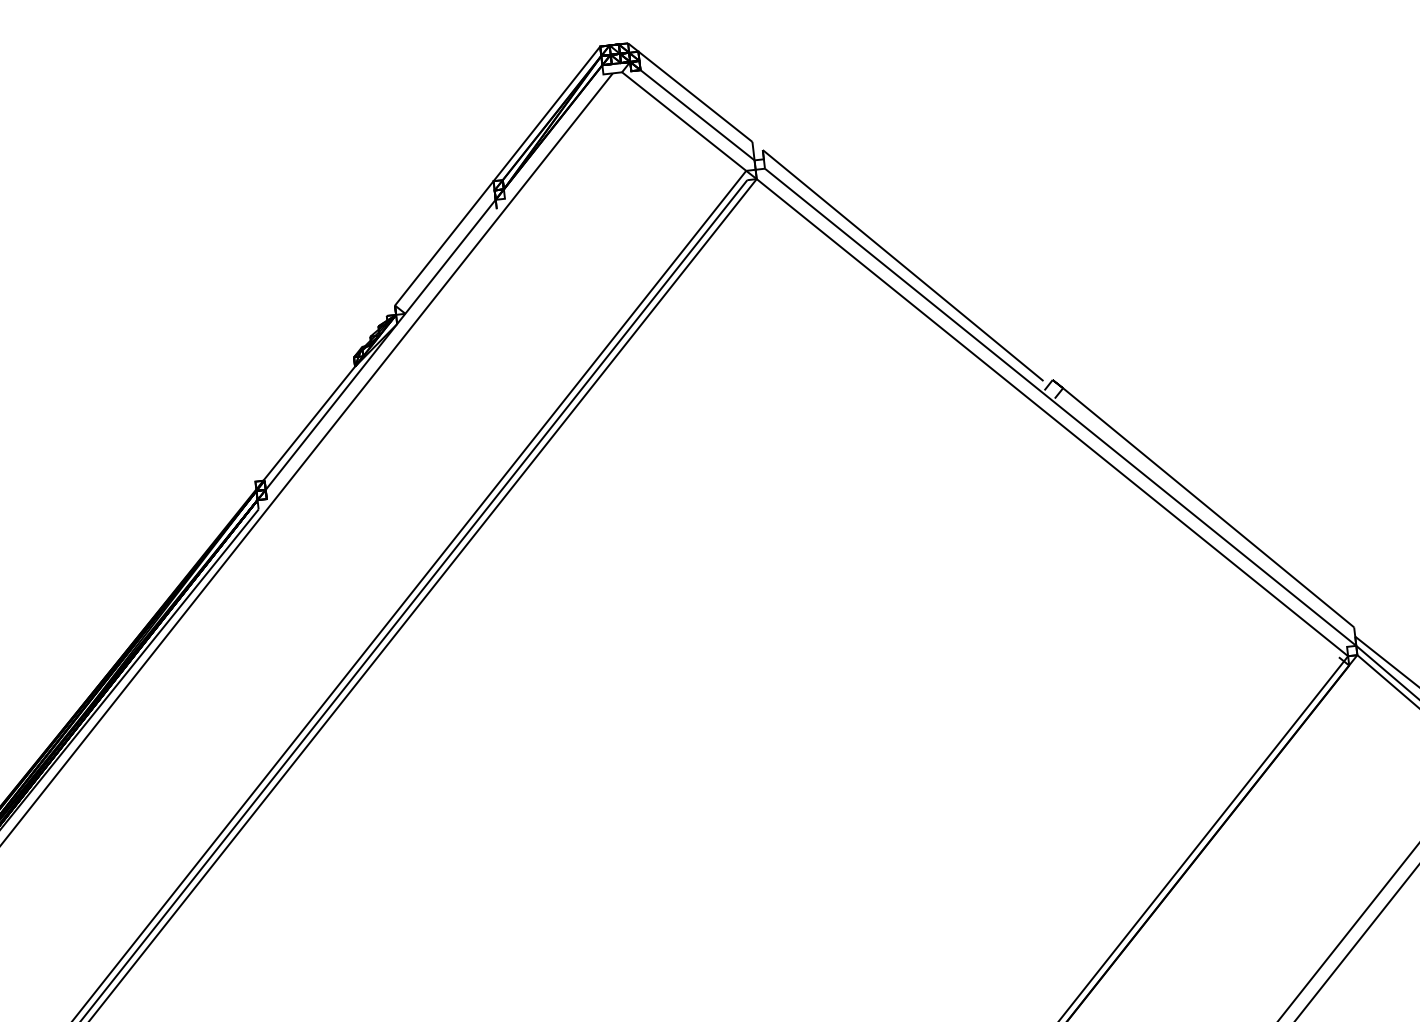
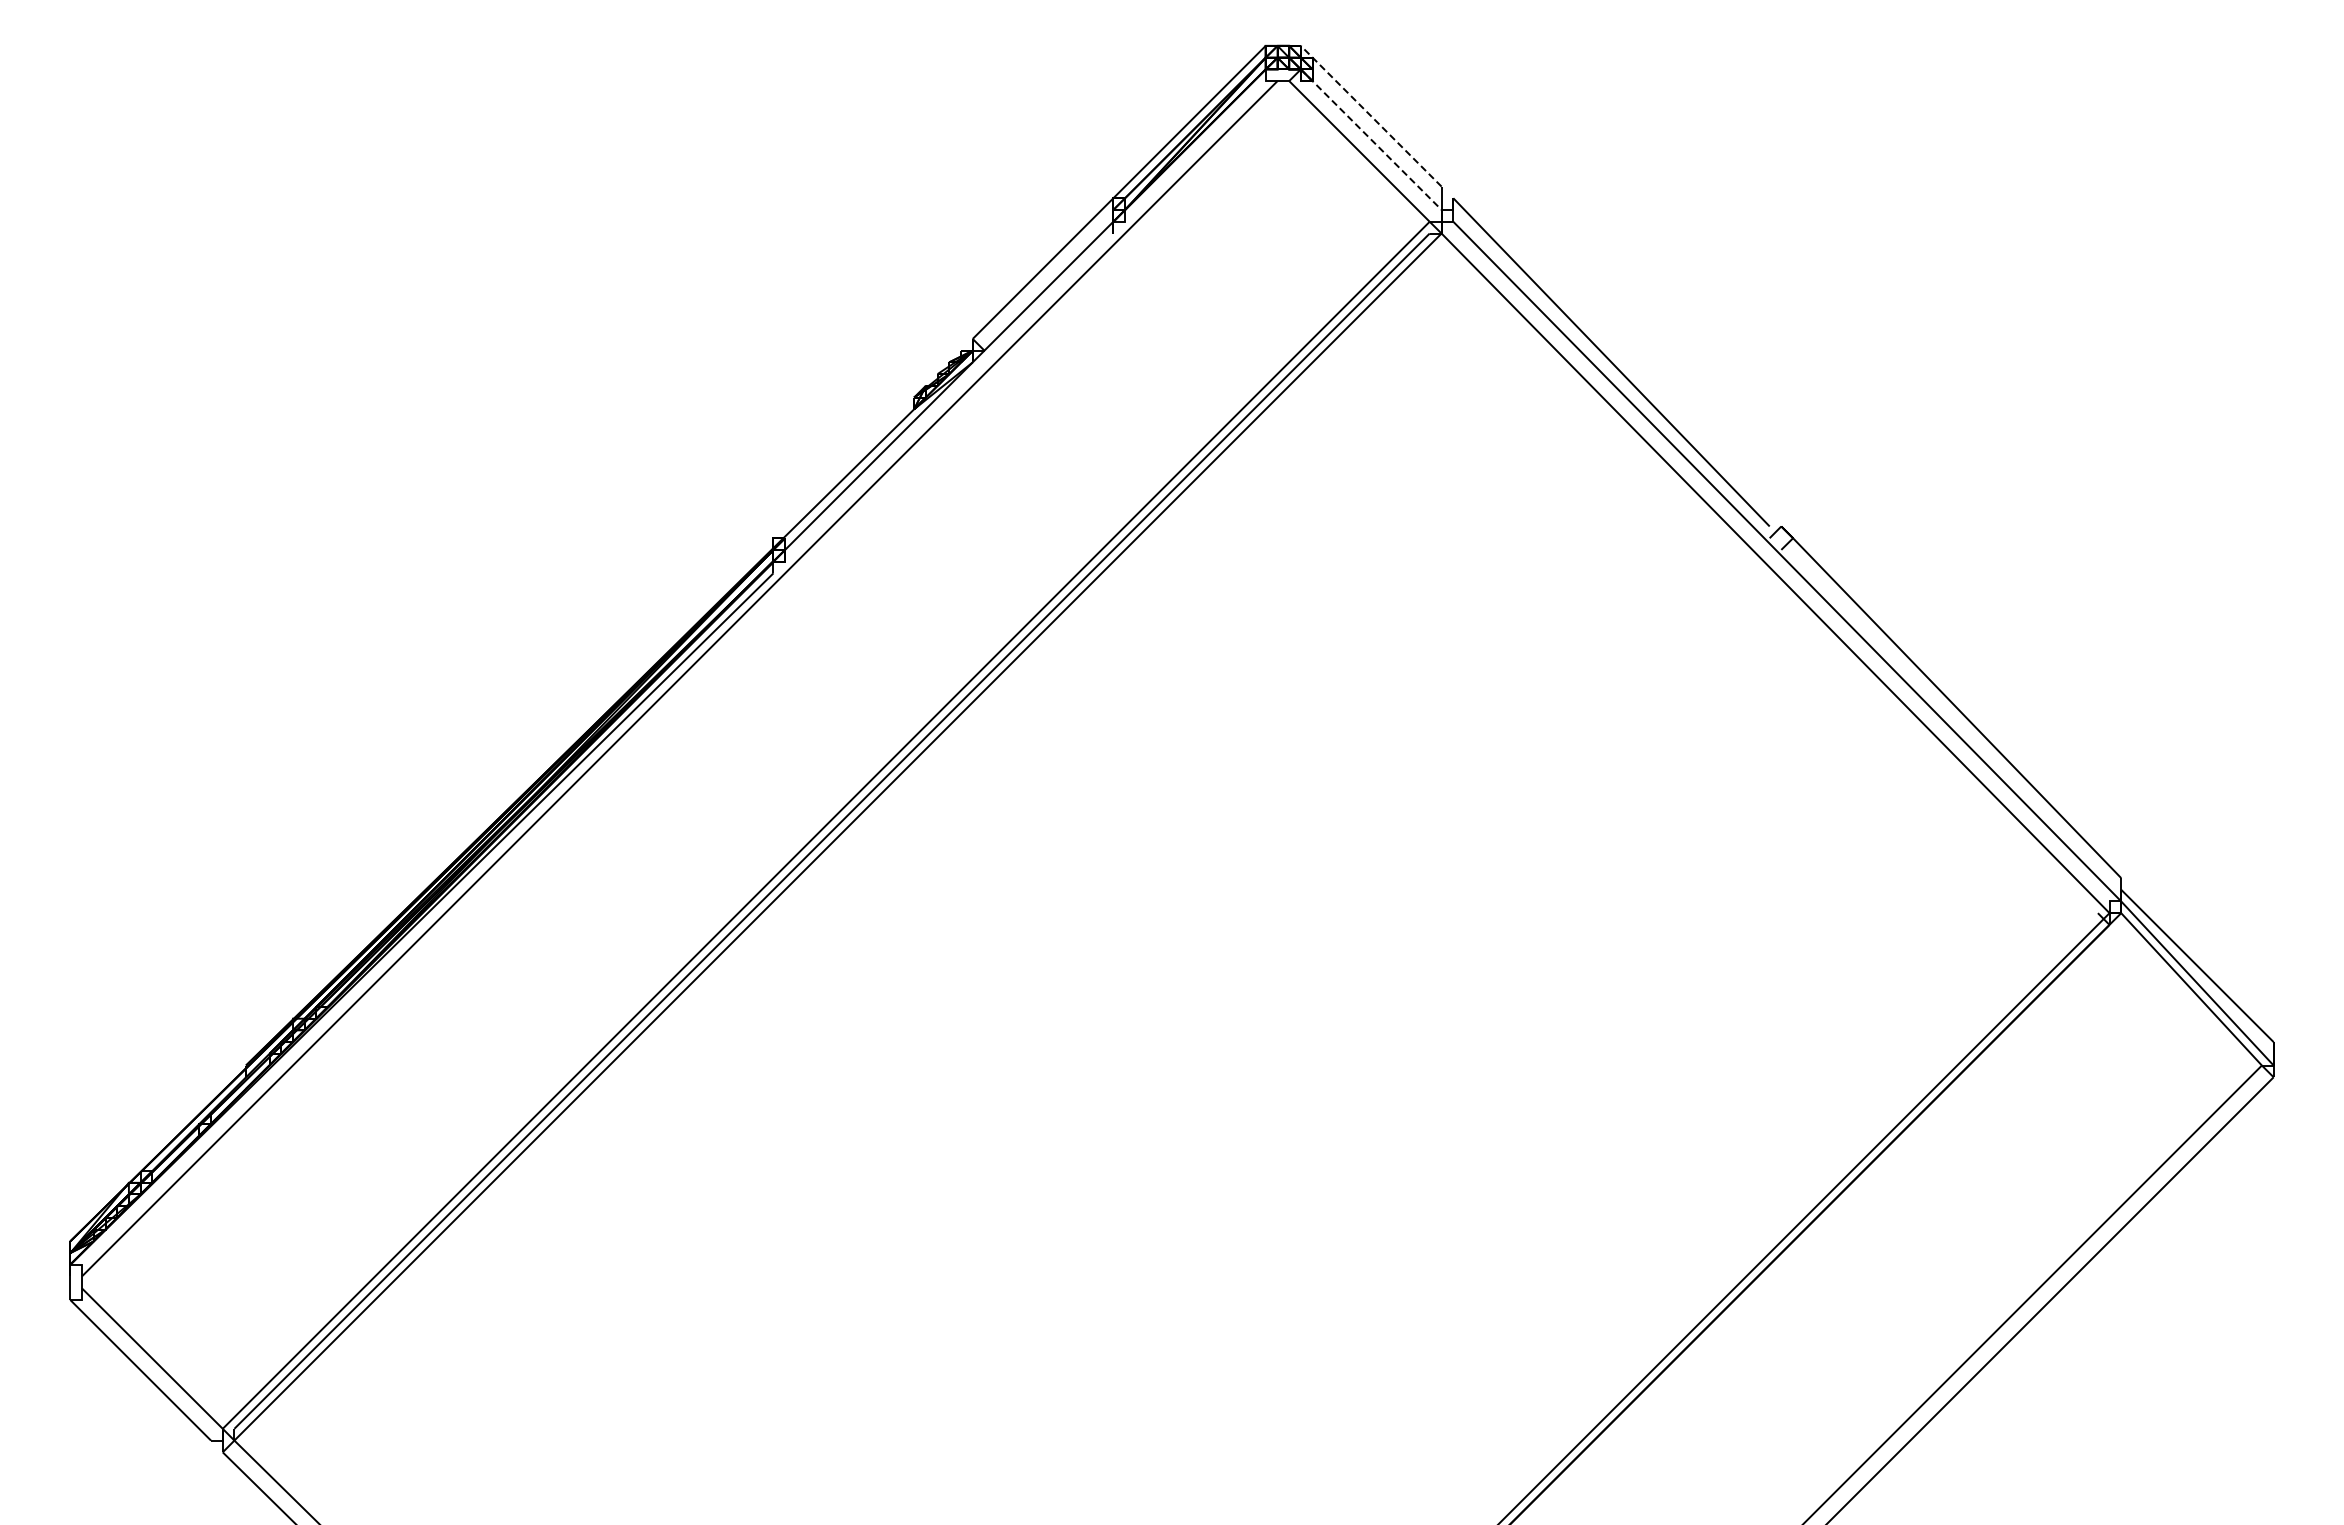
line: (689, 92) -> (1370, 115), solid -> dashed
line: (692, 111) -> (1371, 140), solid -> dashed

